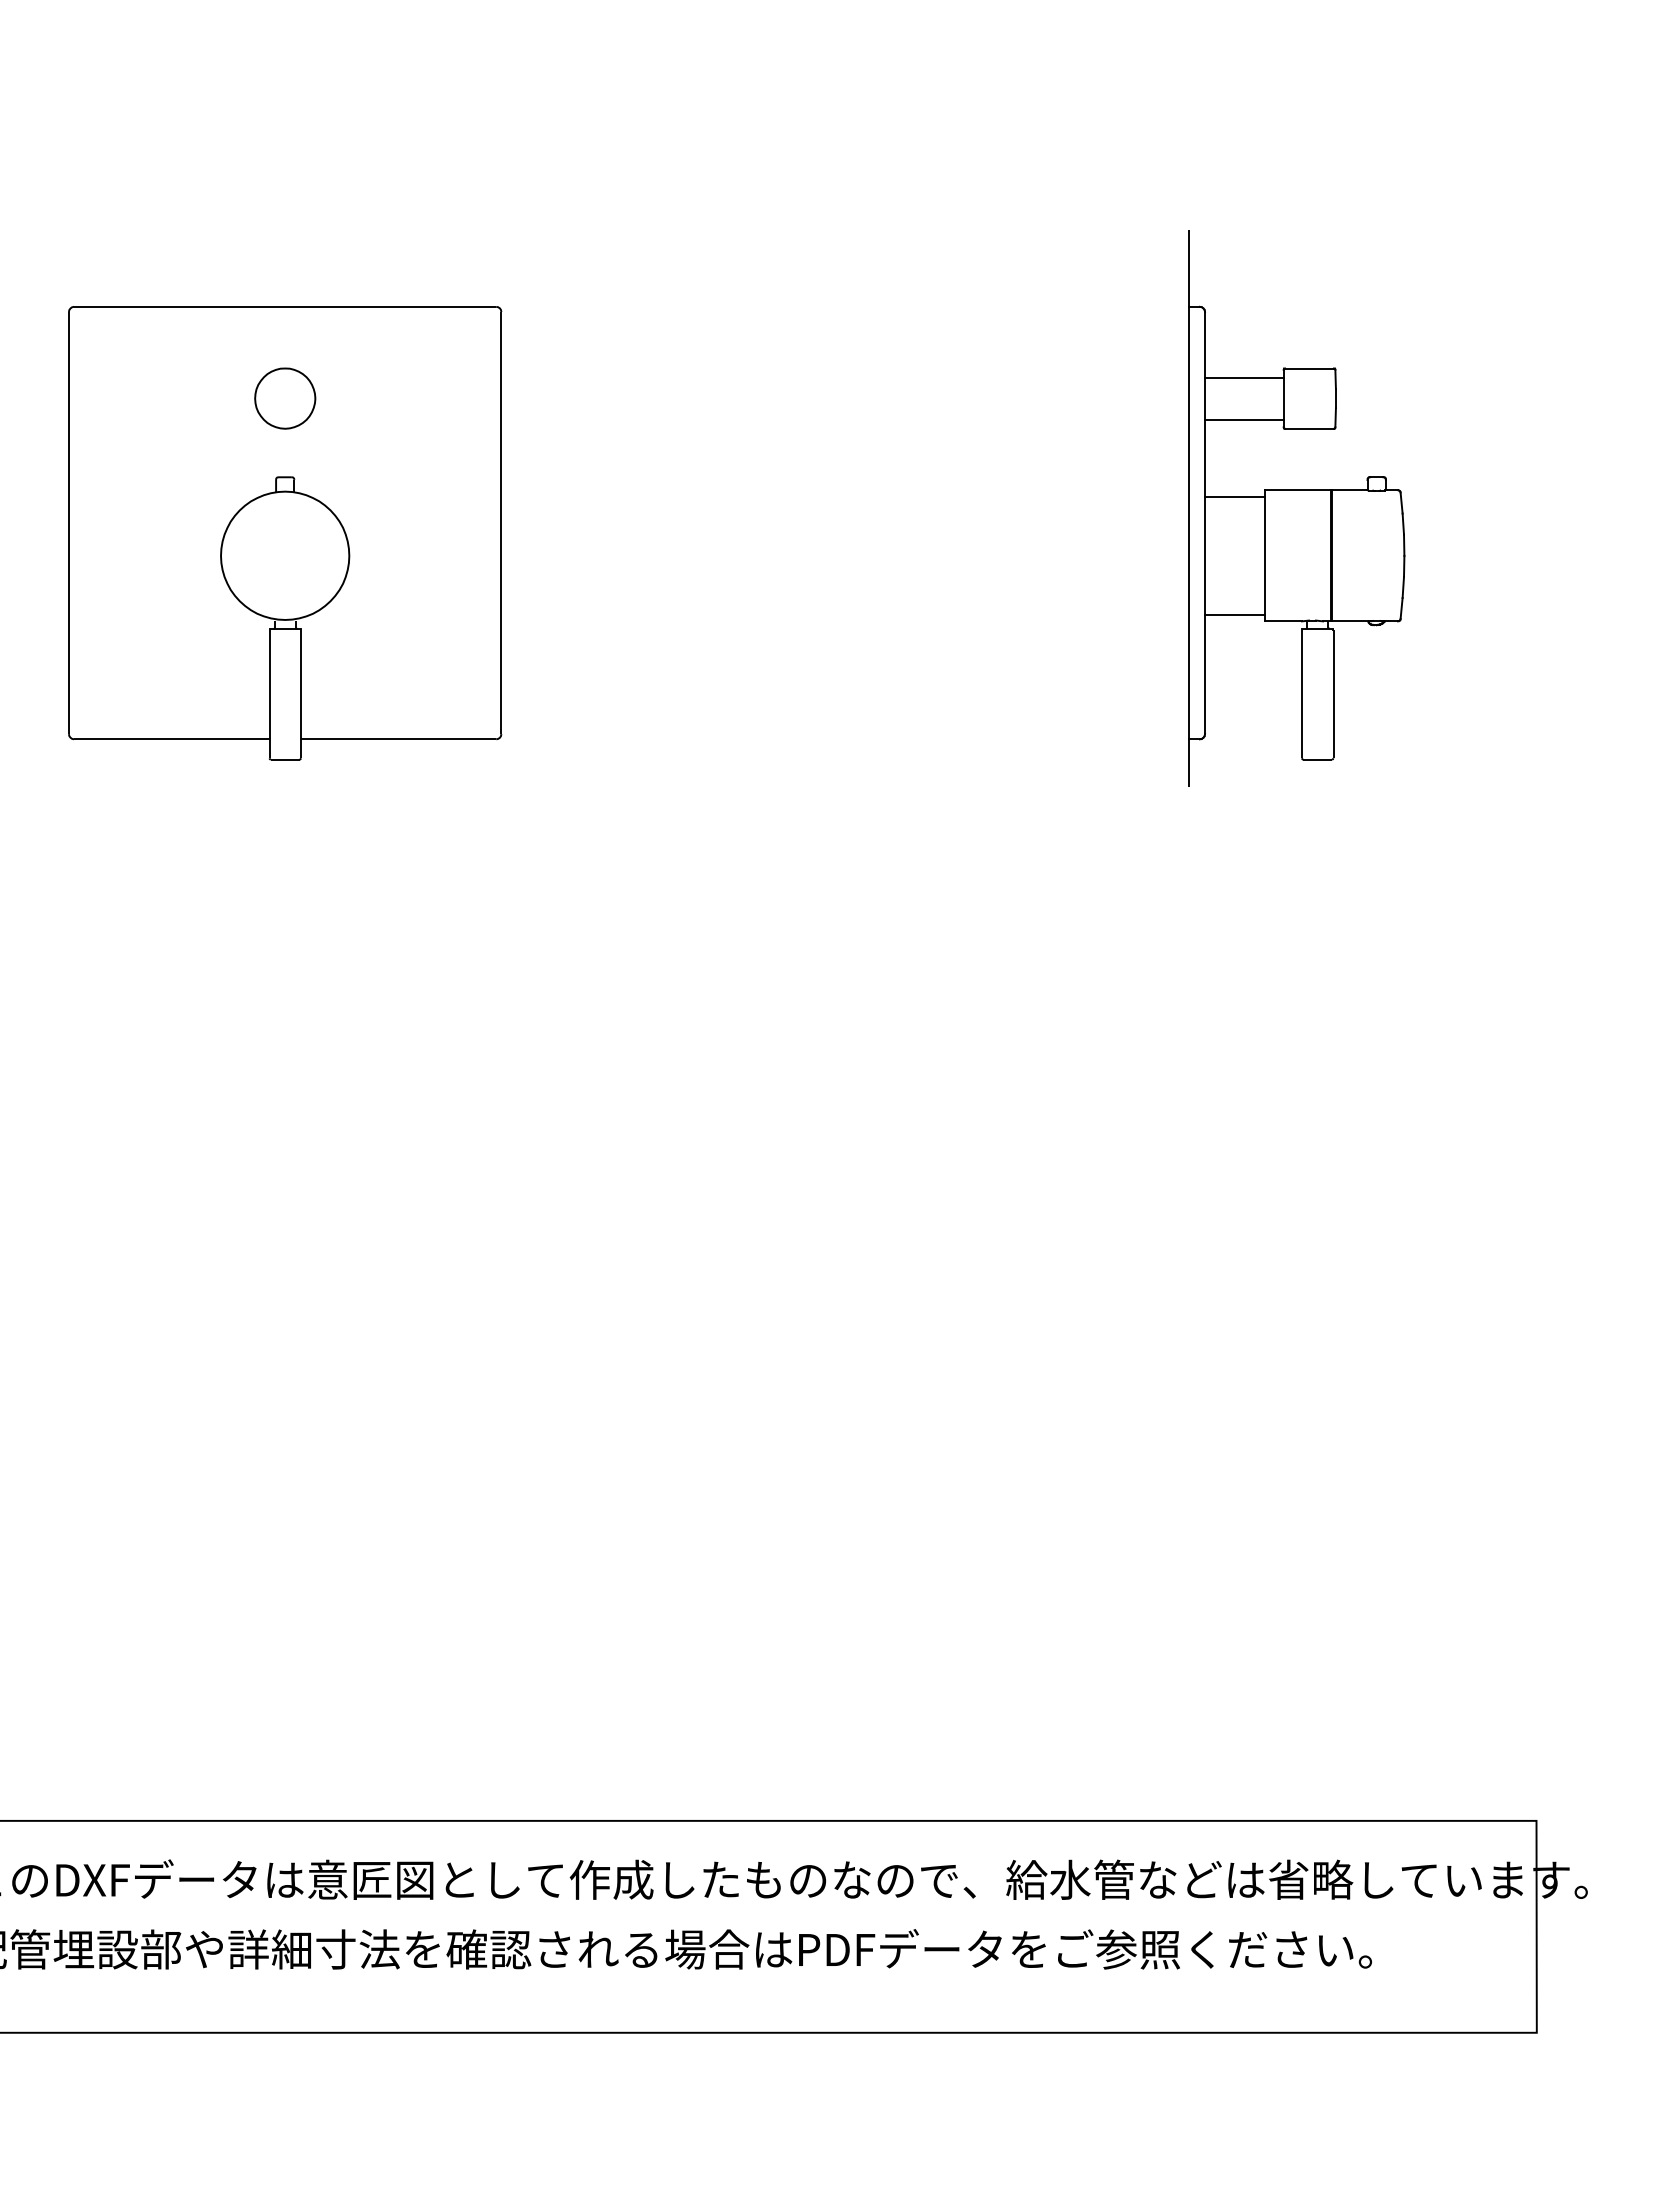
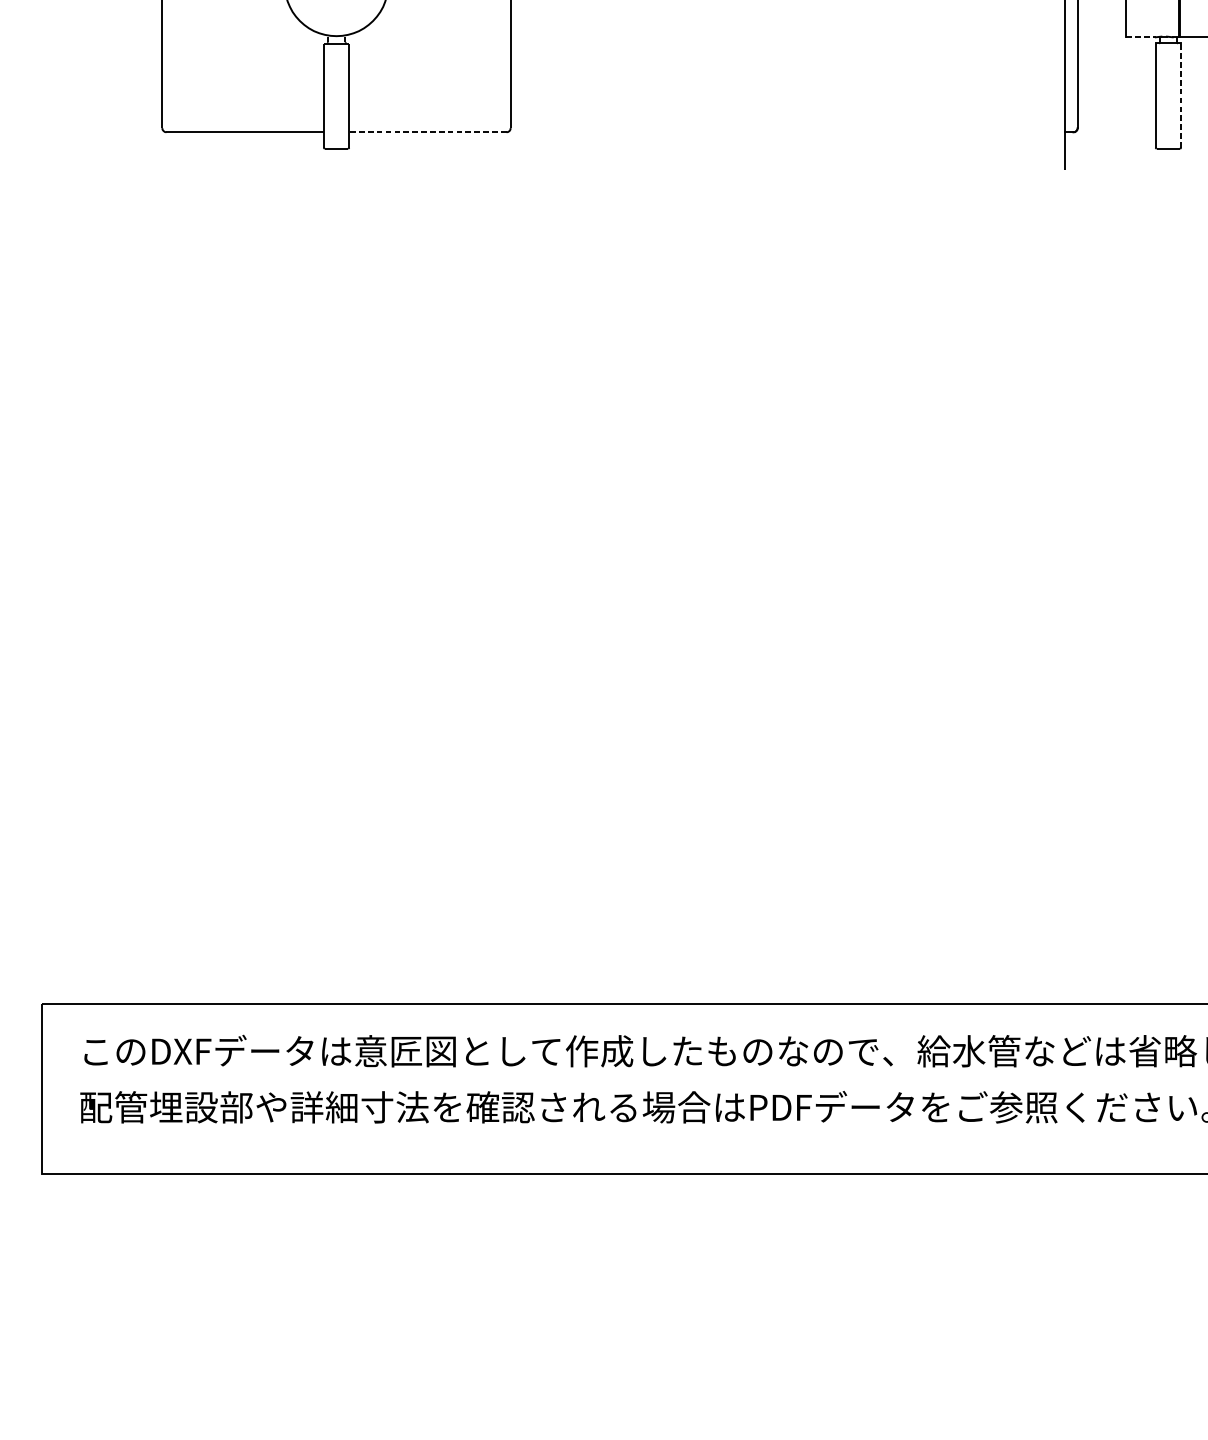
line: (1235, 614) -> (1102, 31), removed
line: (1284, 621) -> (1141, 37), solid -> dashed
line: (1333, 693) -> (1181, 95), solid -> dashed
line: (398, 739) -> (427, 132), solid -> dashed

